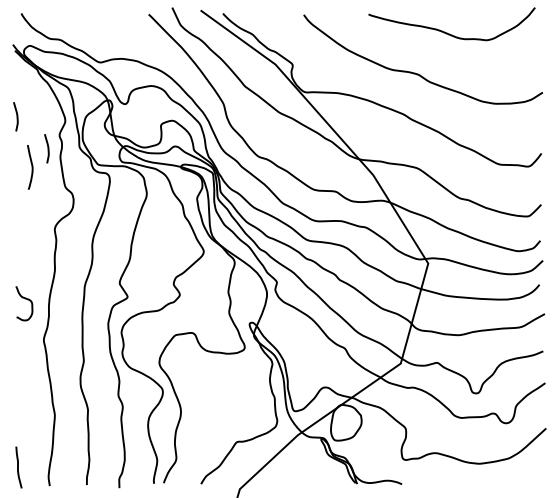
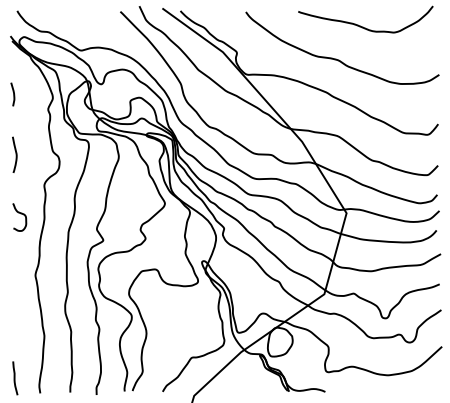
curve: (47, 148) -> (38, 120), removed
curve: (31, 167) -> (15, 154), moved
curve: (25, 299) -> (20, 214), moved

